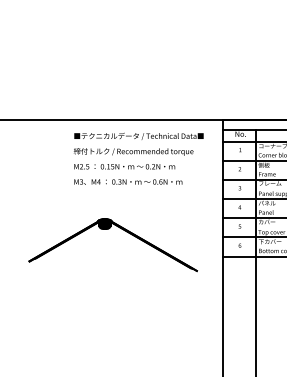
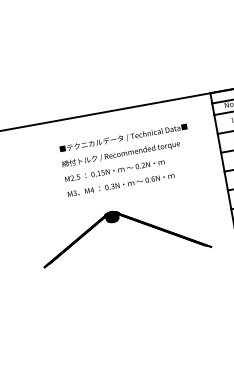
text: (138, 158) -> (127, 160), moved

